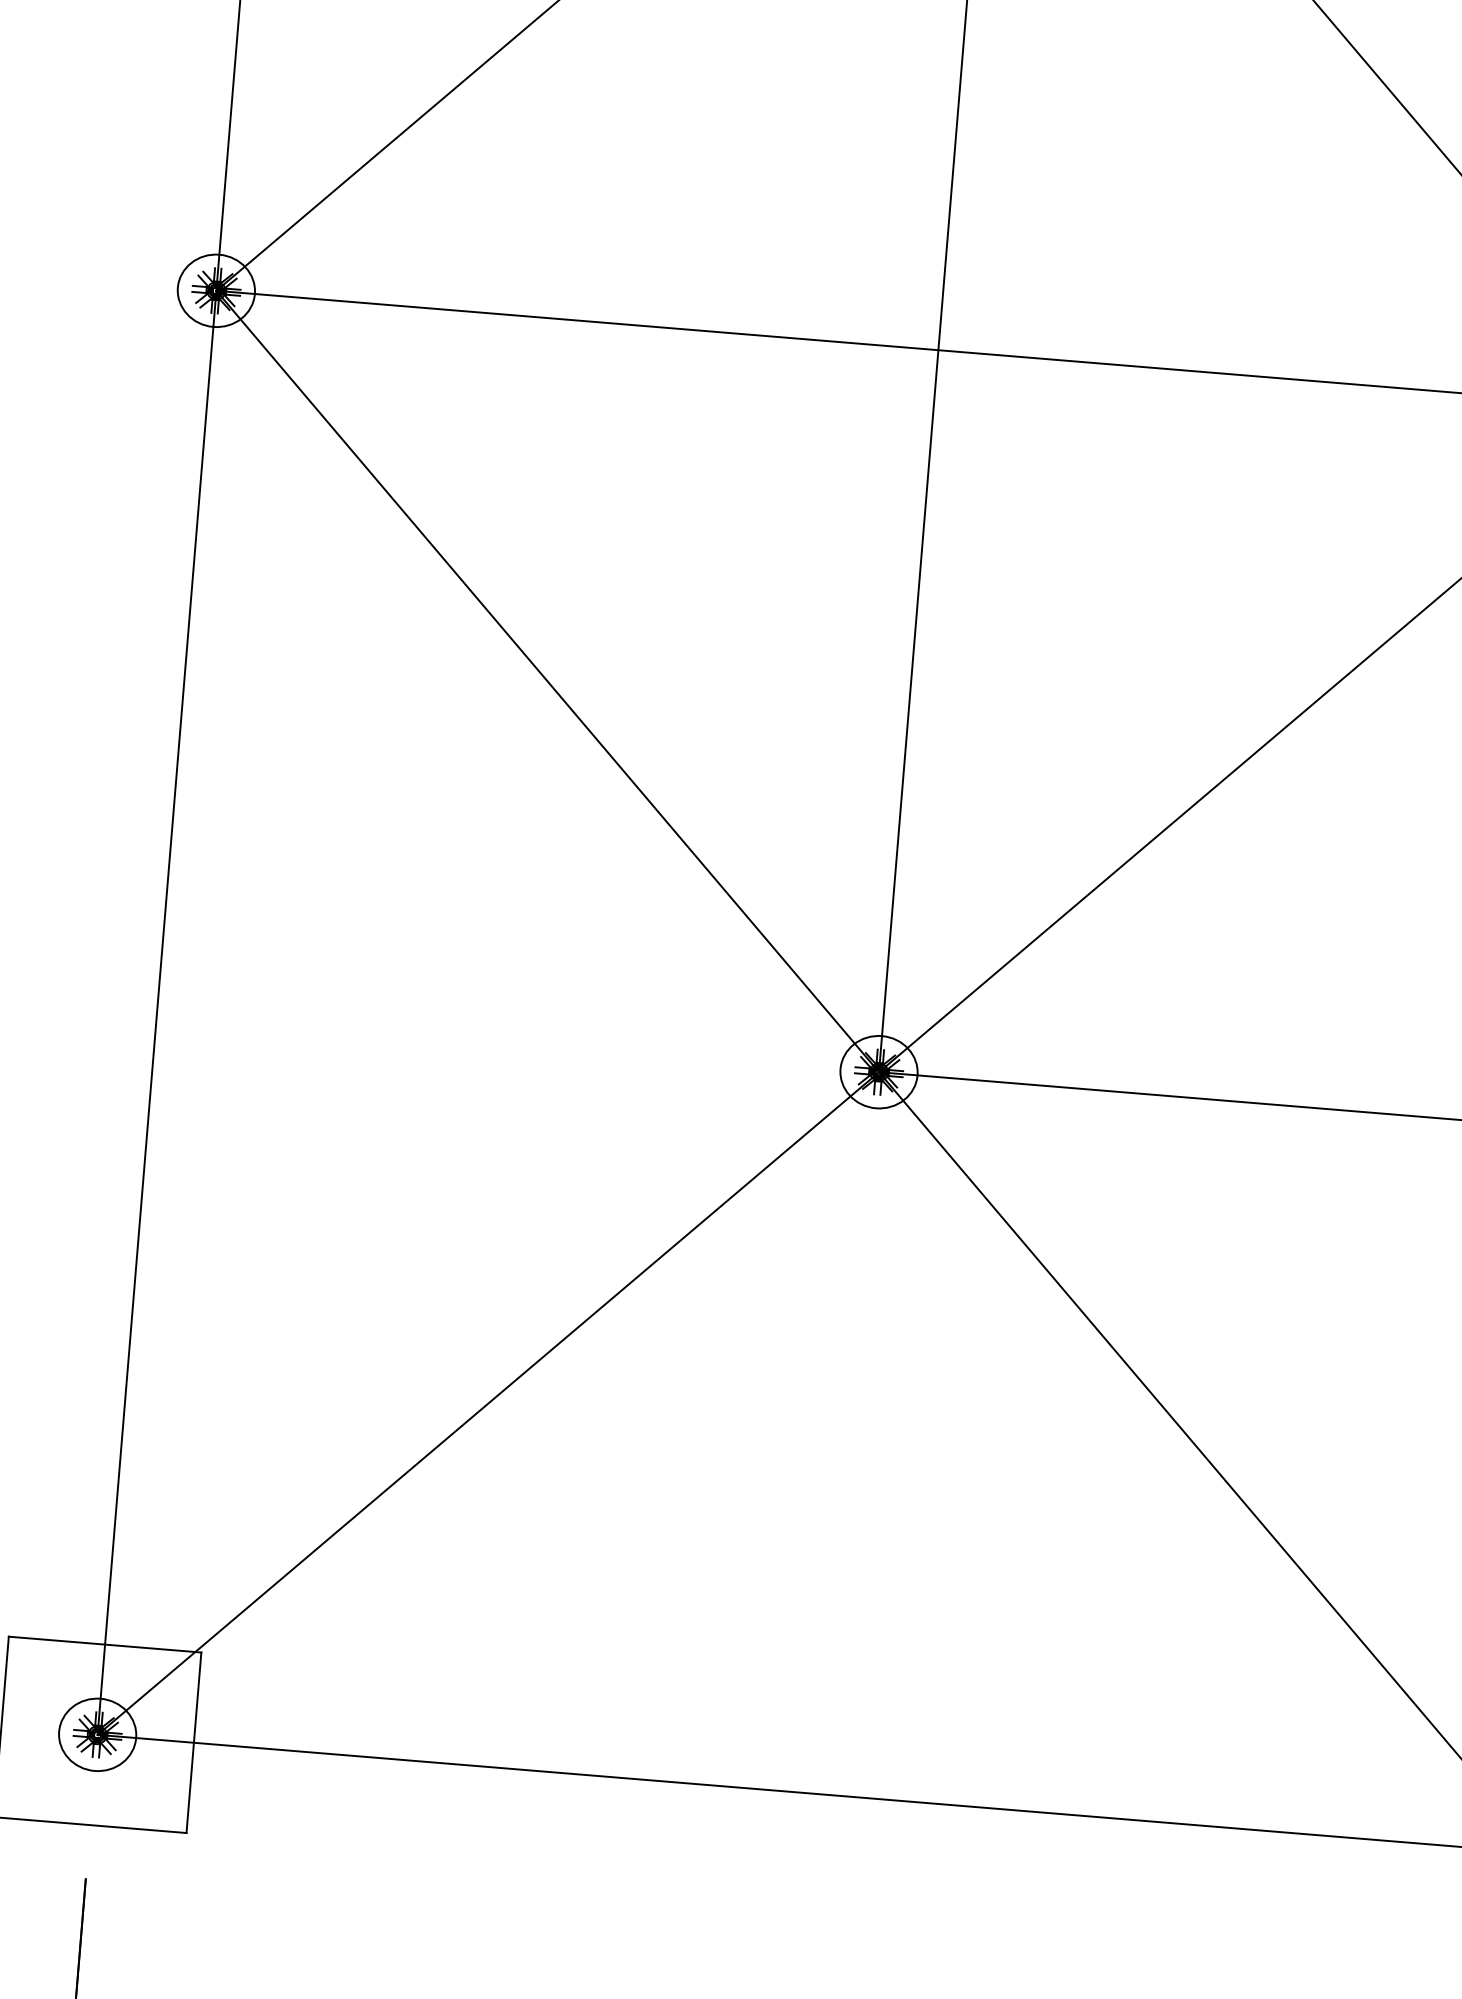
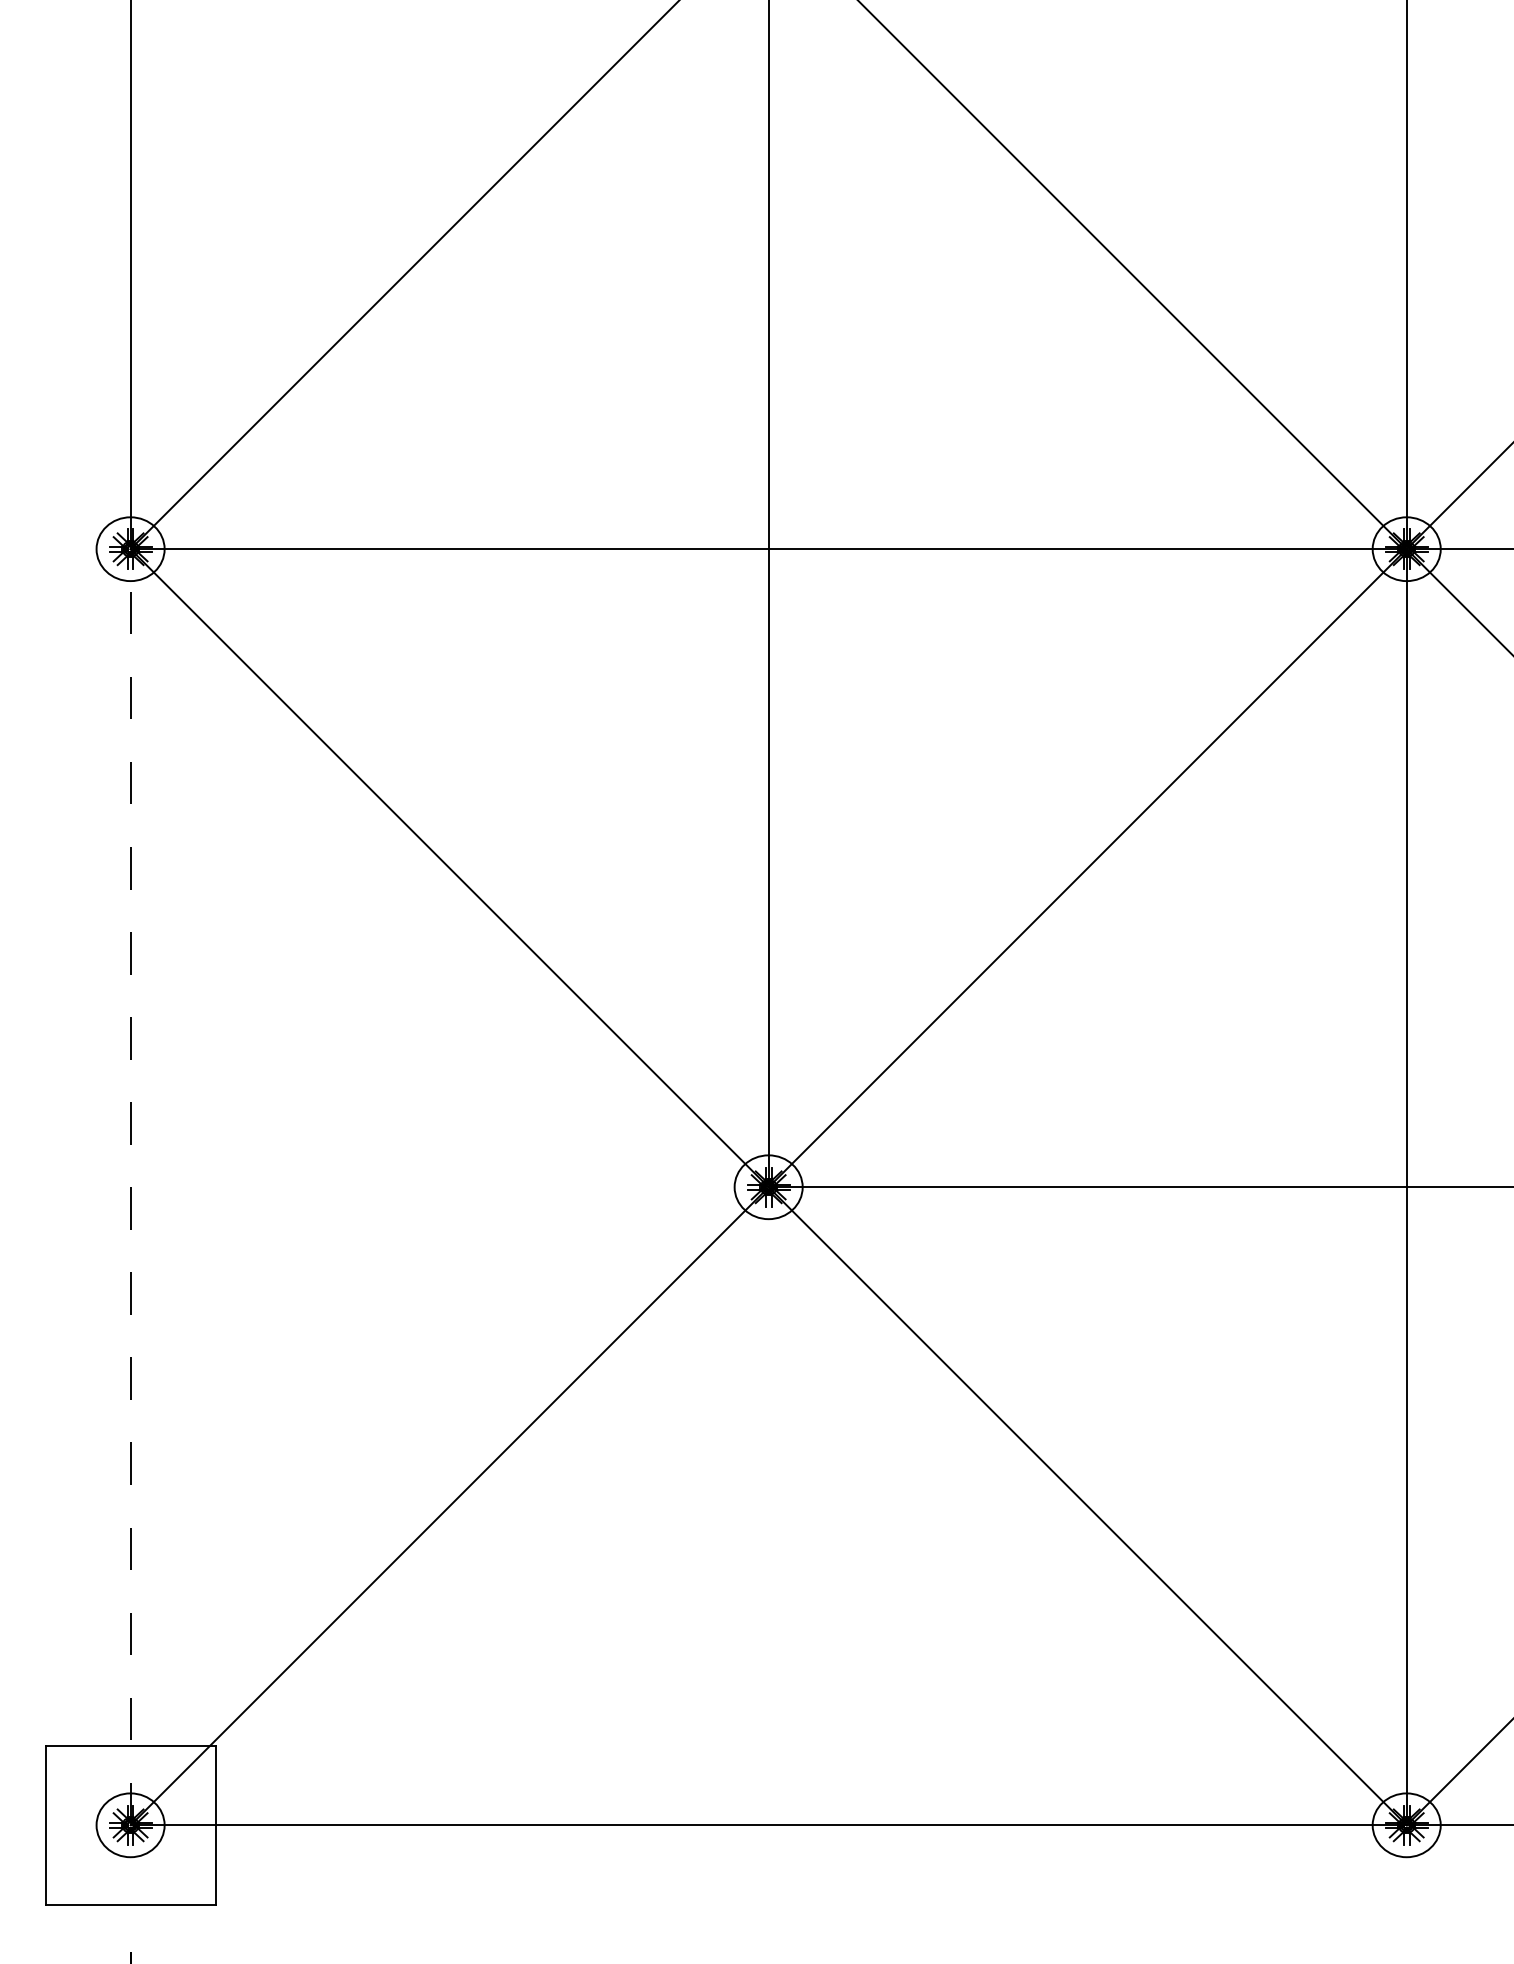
line: (156, 1011) -> (130, 1186), solid -> dashed

